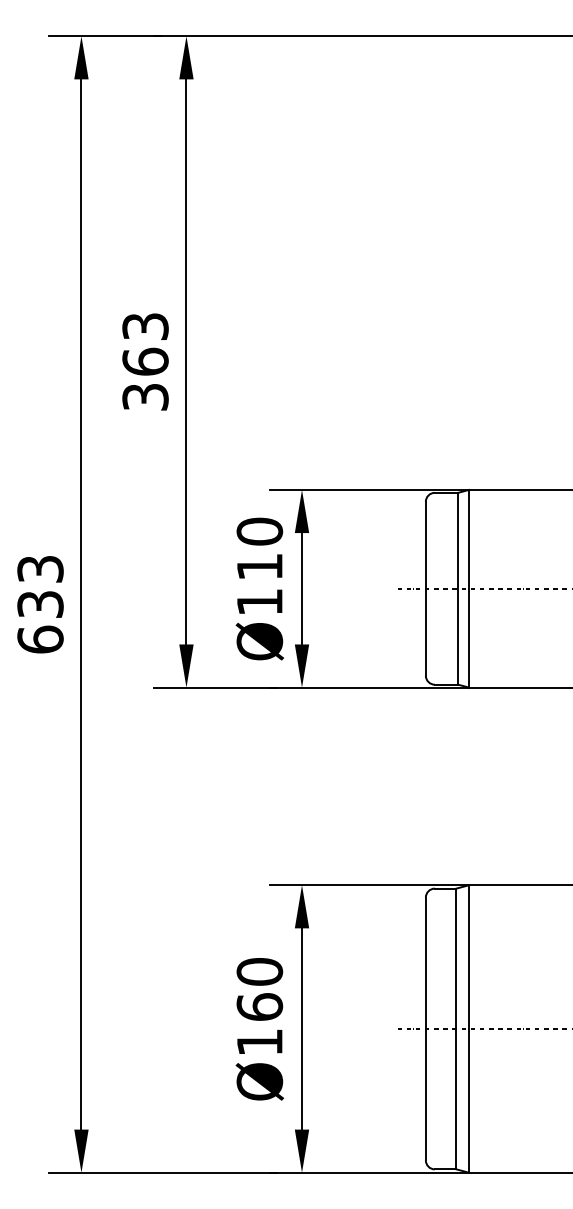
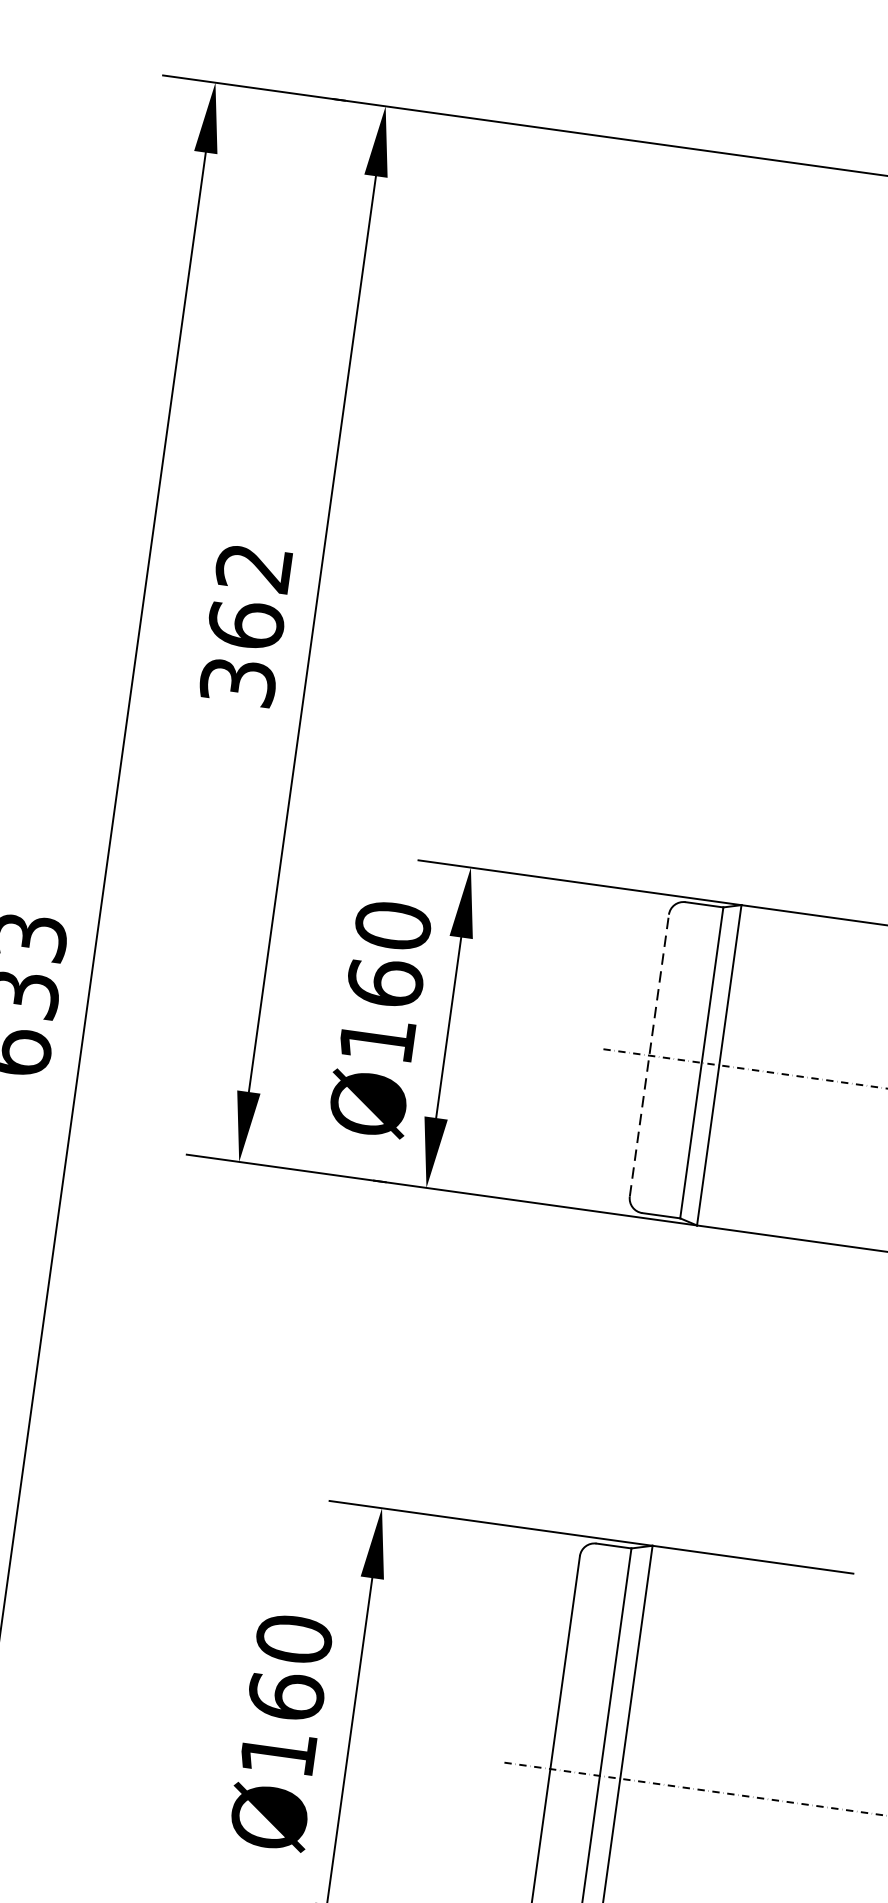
text: (145, 326) -> (254, 567), 363 -> 362
text: (259, 566) -> (384, 982), Ø110 -> Ø160
line: (425, 588) -> (648, 1055), solid -> dashed

